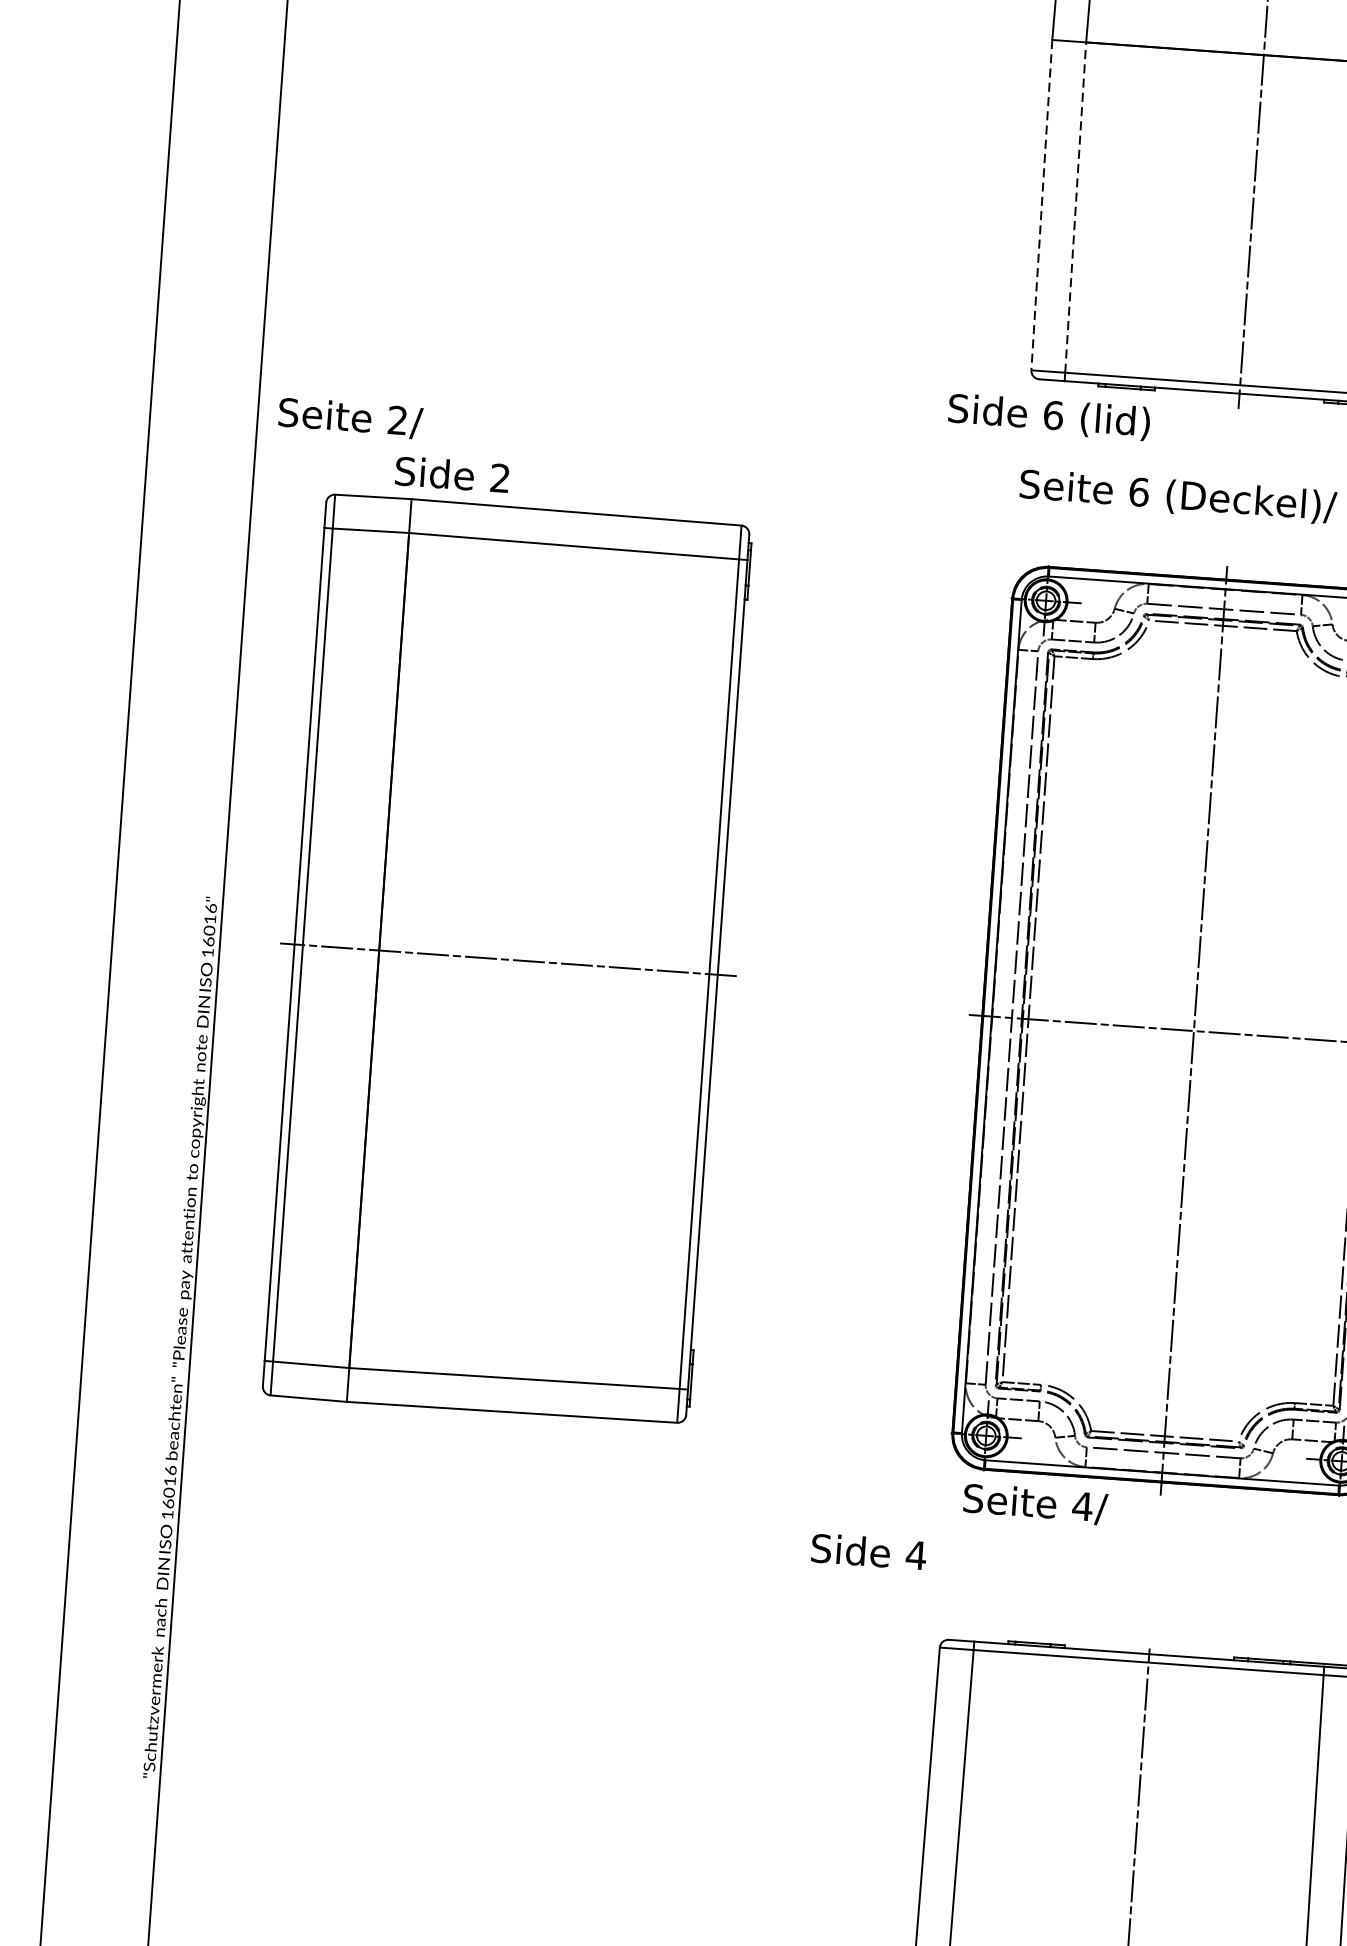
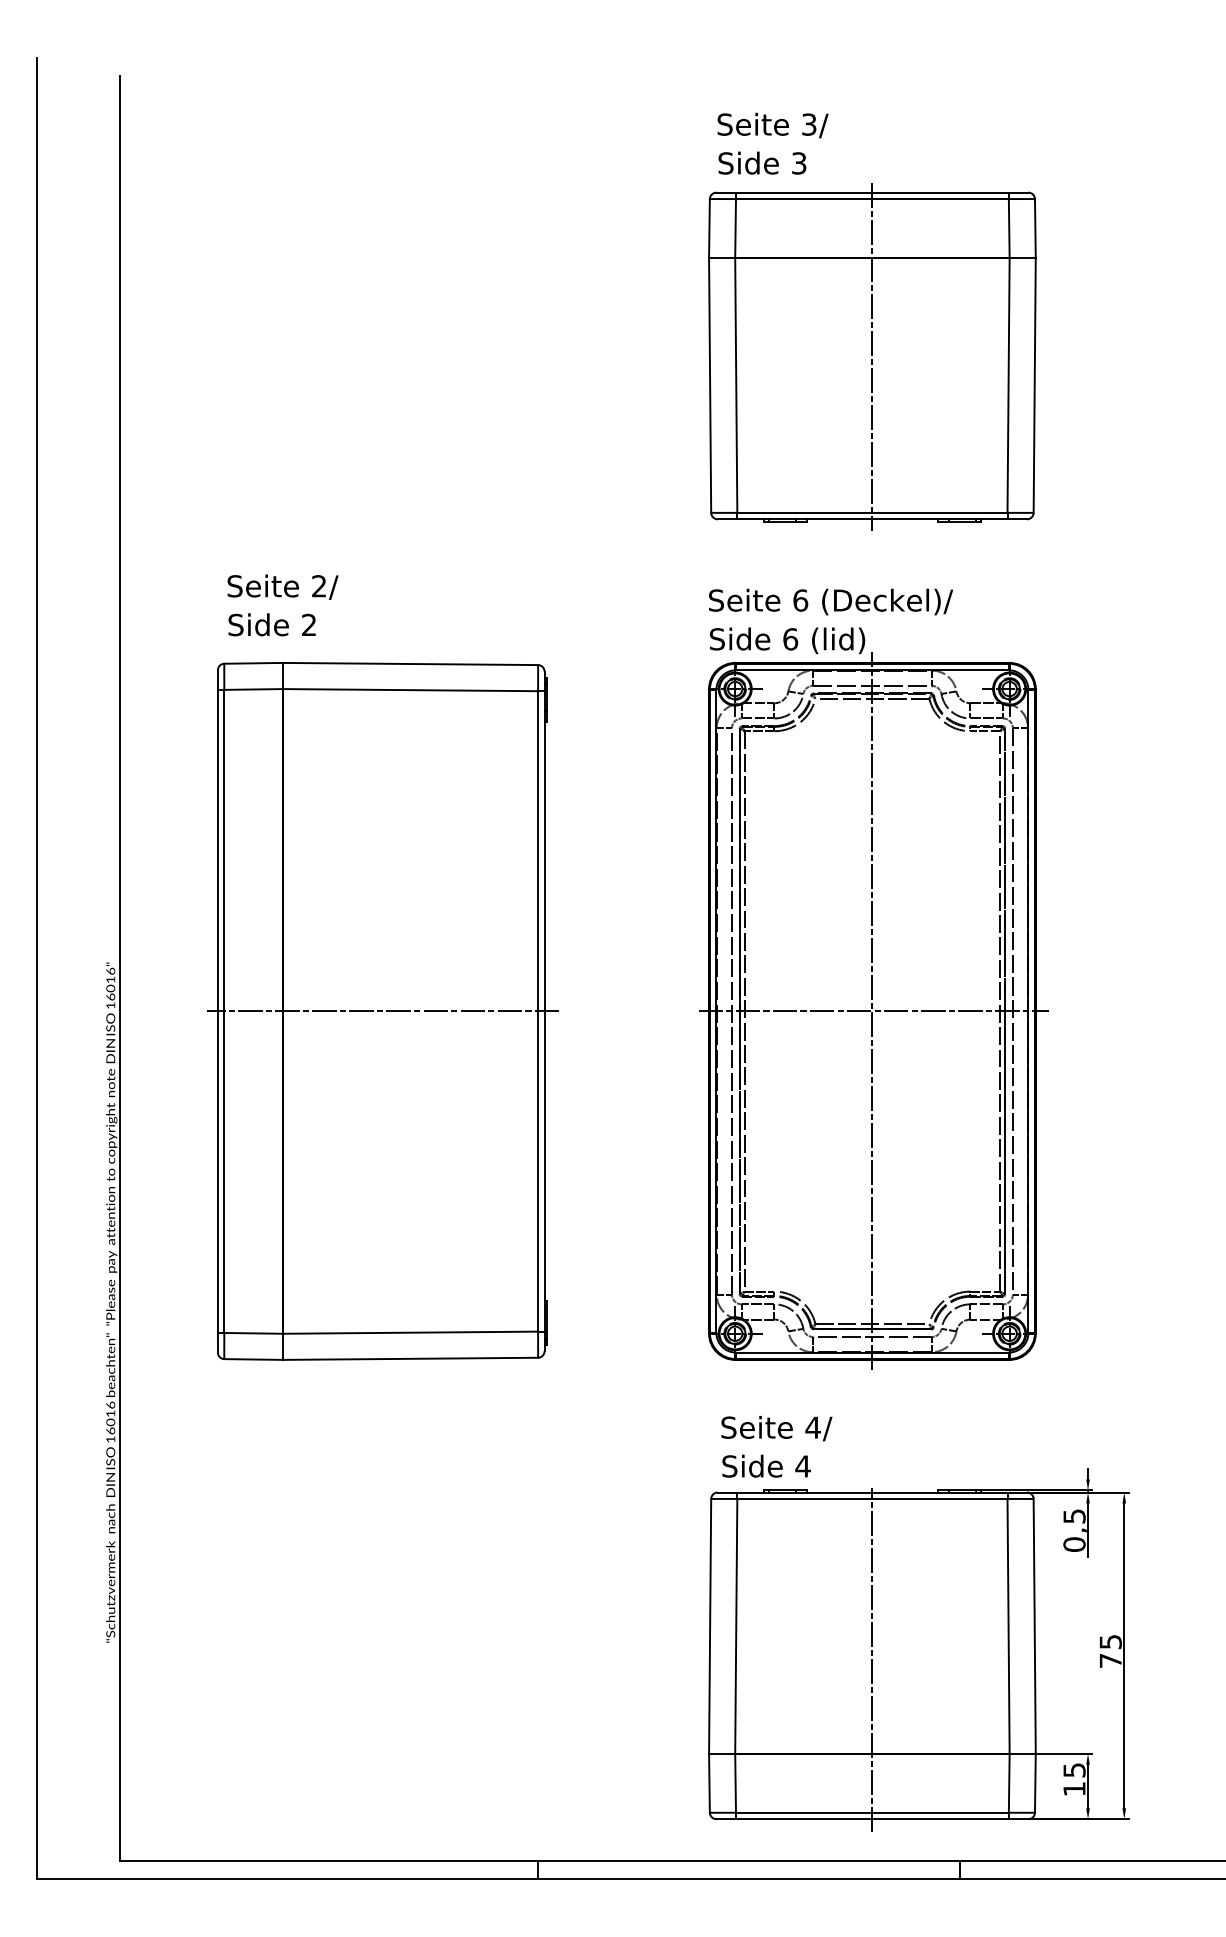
line: (1042, 205) -> (710, 385), dashed -> solid
line: (1076, 206) -> (736, 384), dashed -> solid
text: (1049, 416) -> (787, 640), moved
text: (350, 417) -> (282, 586), moved
part: (507, 959) -> (382, 1011), moved
text: (1035, 1504) -> (776, 1428), moved
text: (869, 1550) -> (766, 1465), moved

